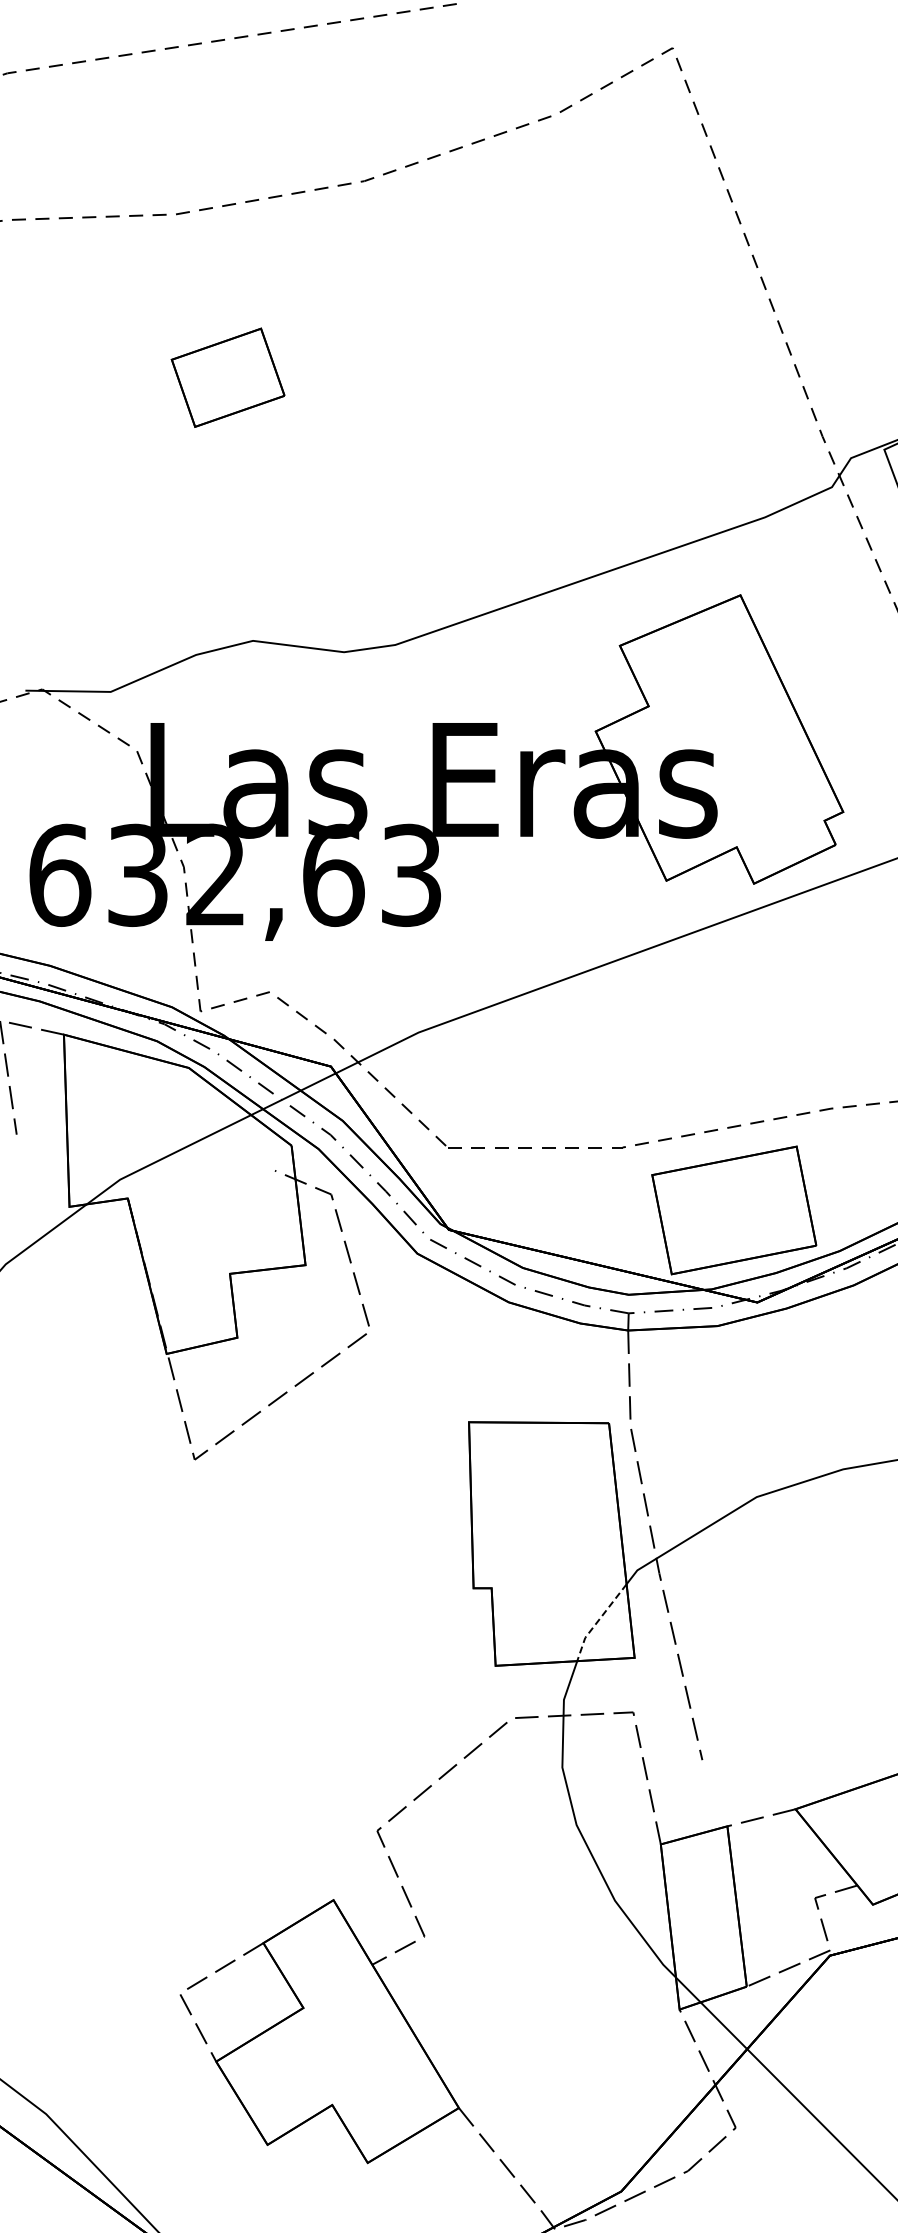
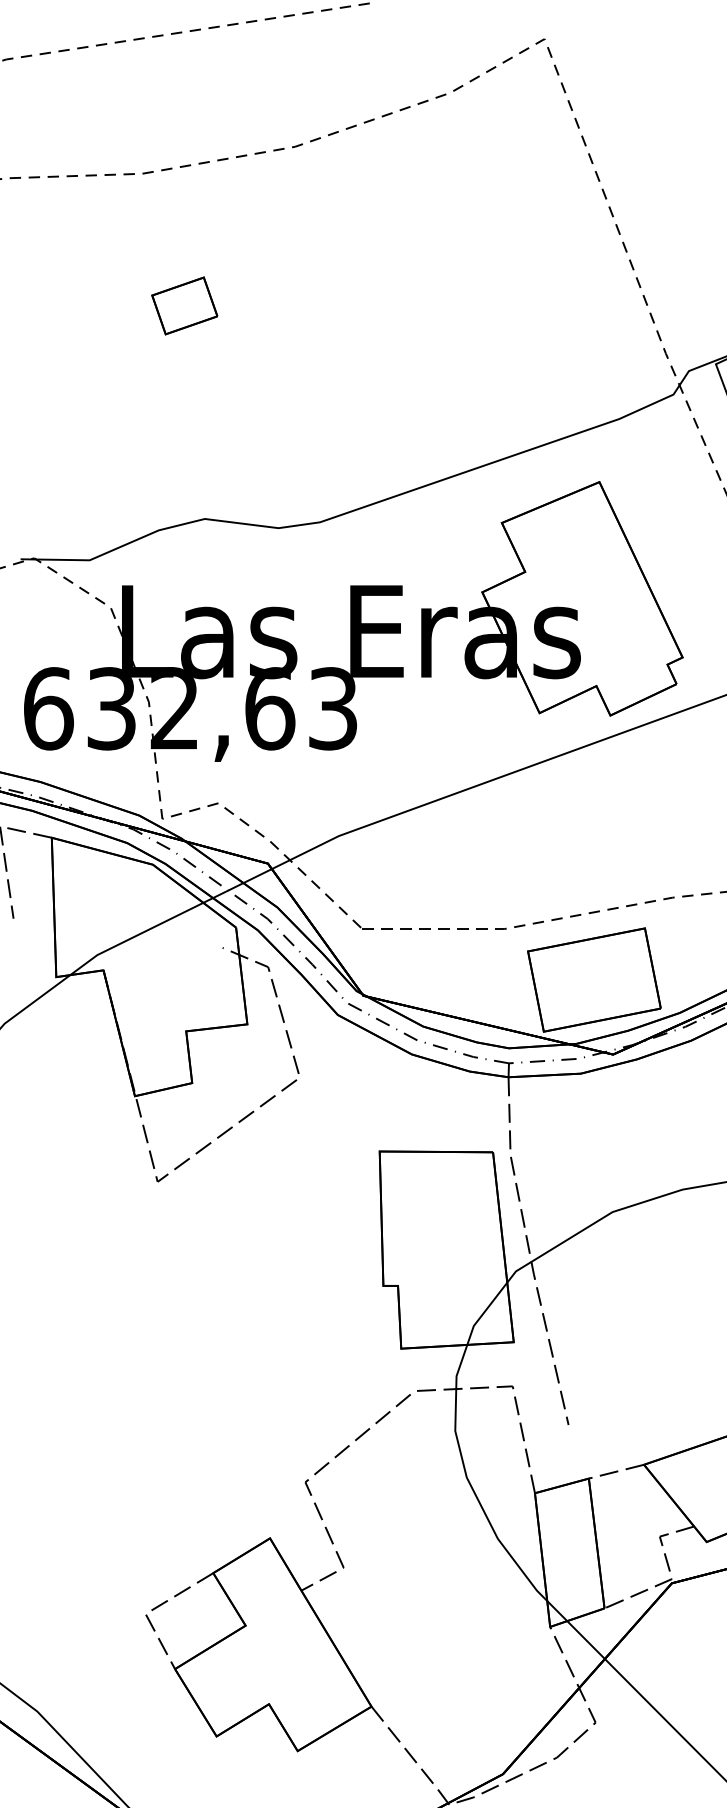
part: (228, 377) -> (185, 305), size x0.71
line: (598, 1621) -> (484, 1312), dashed -> solid

